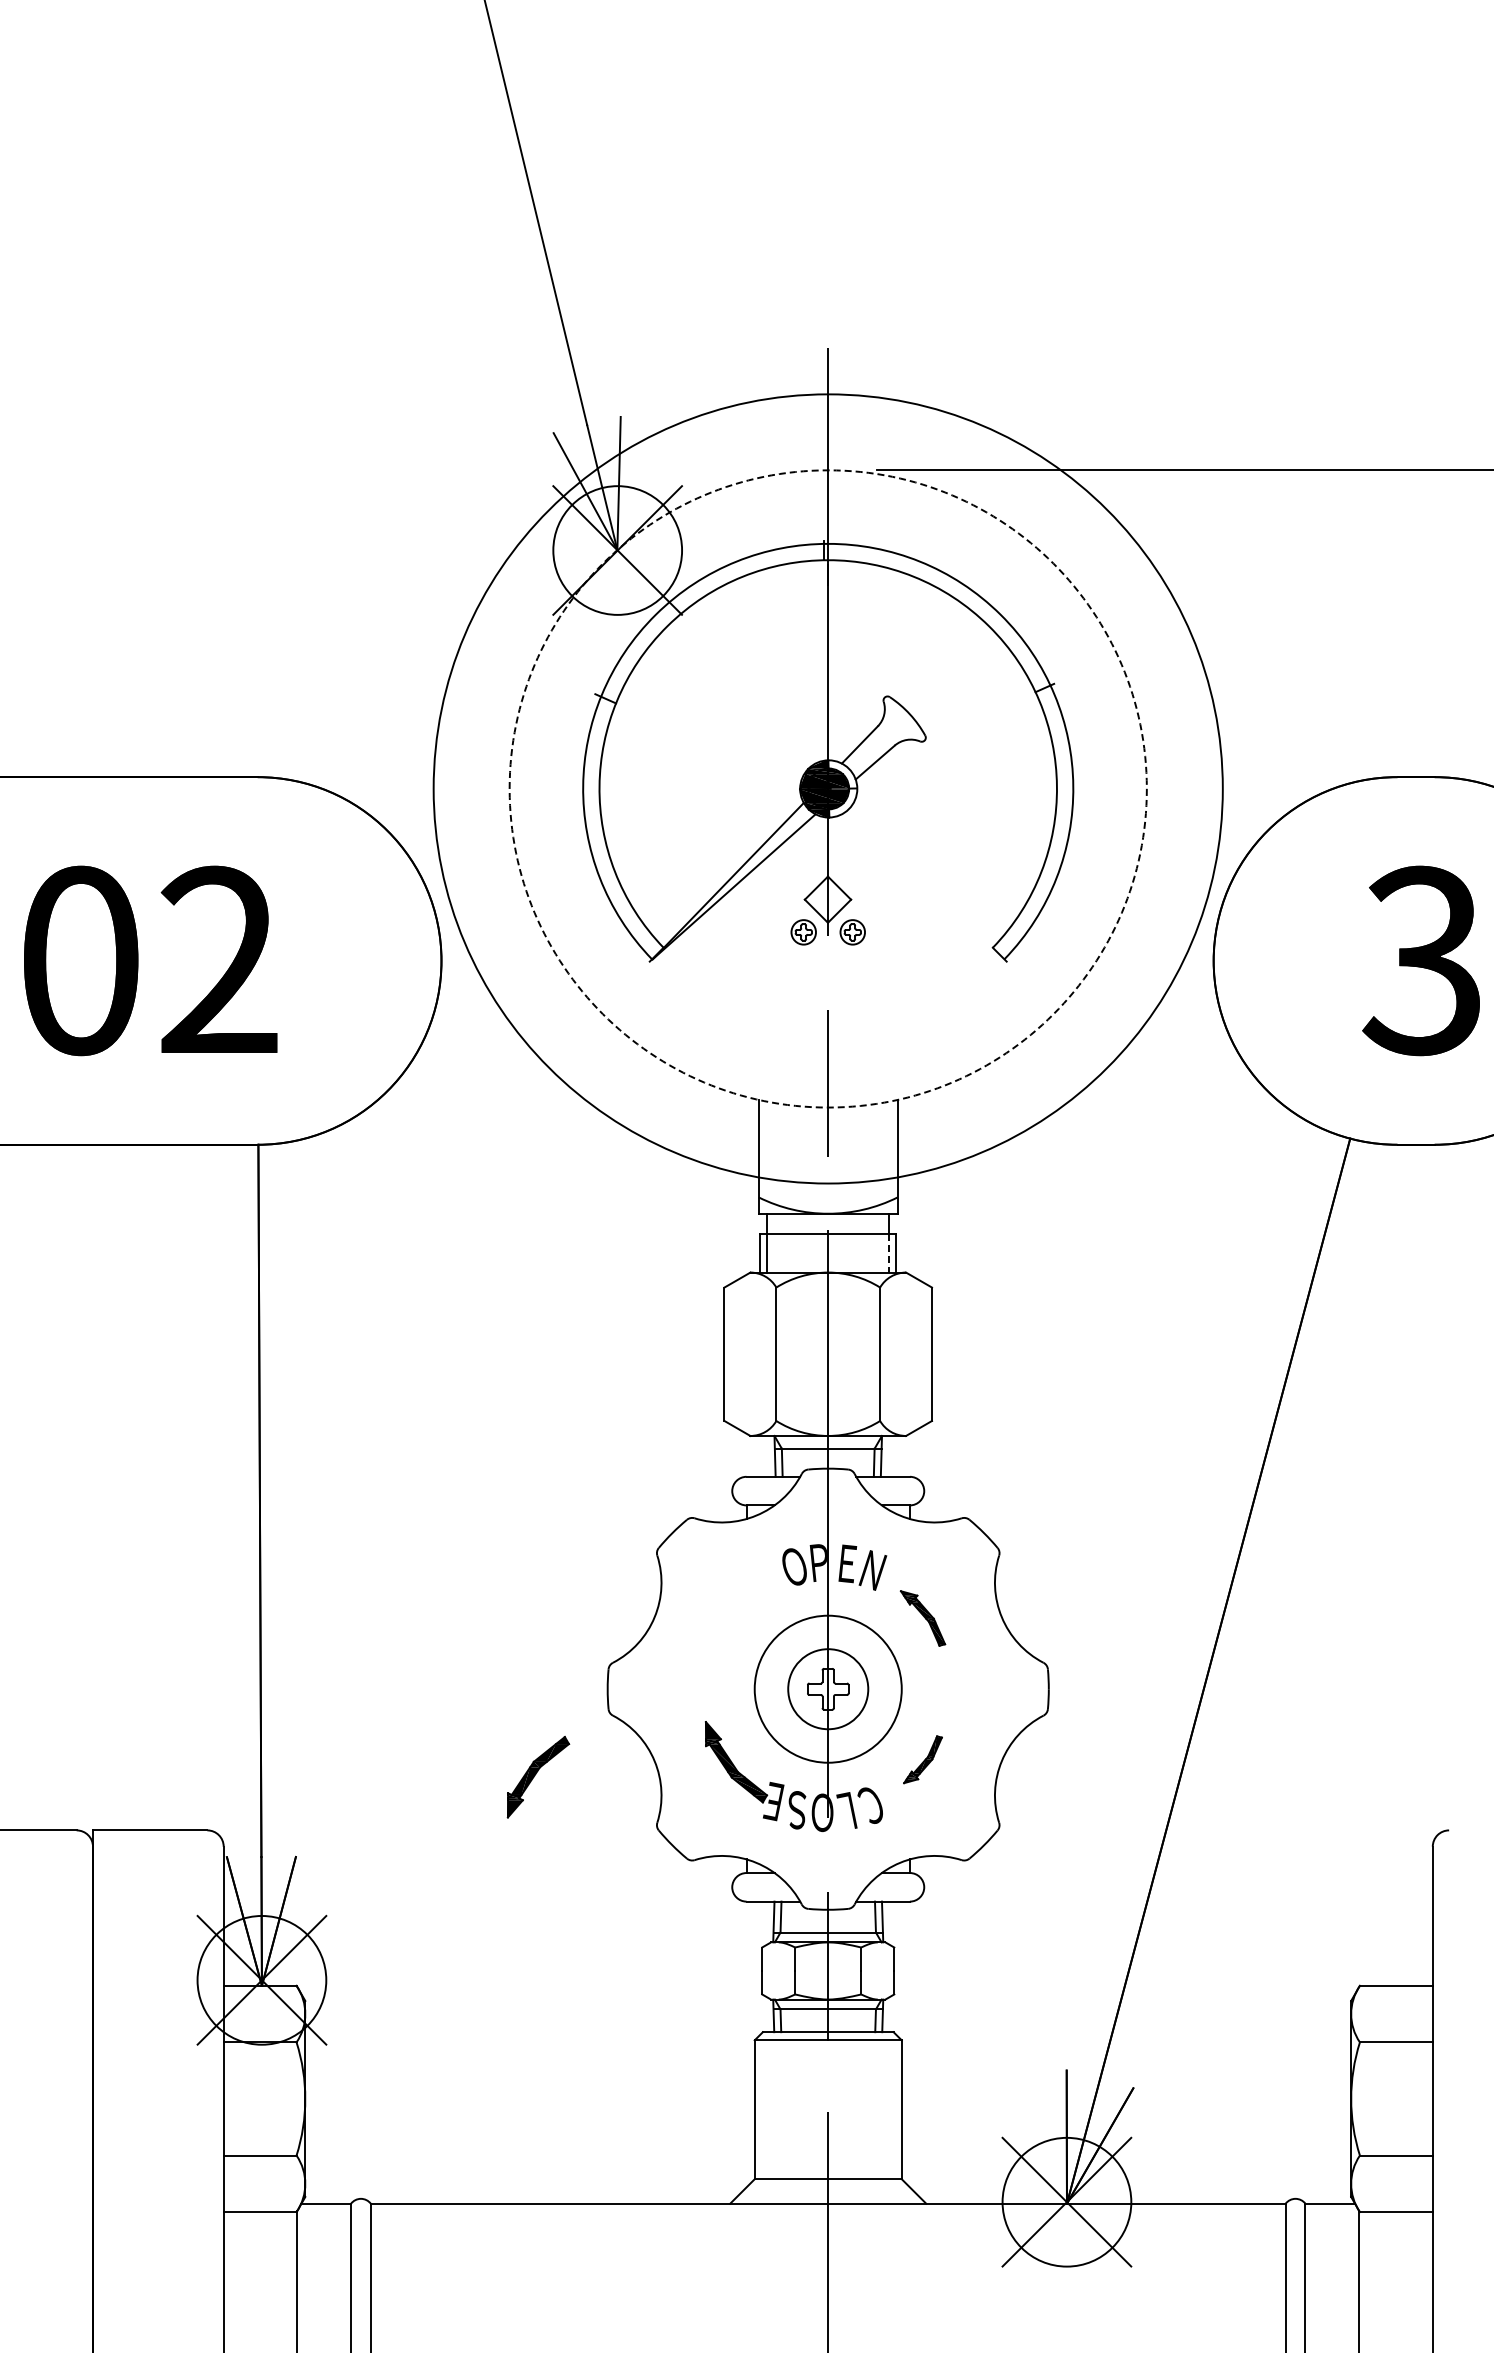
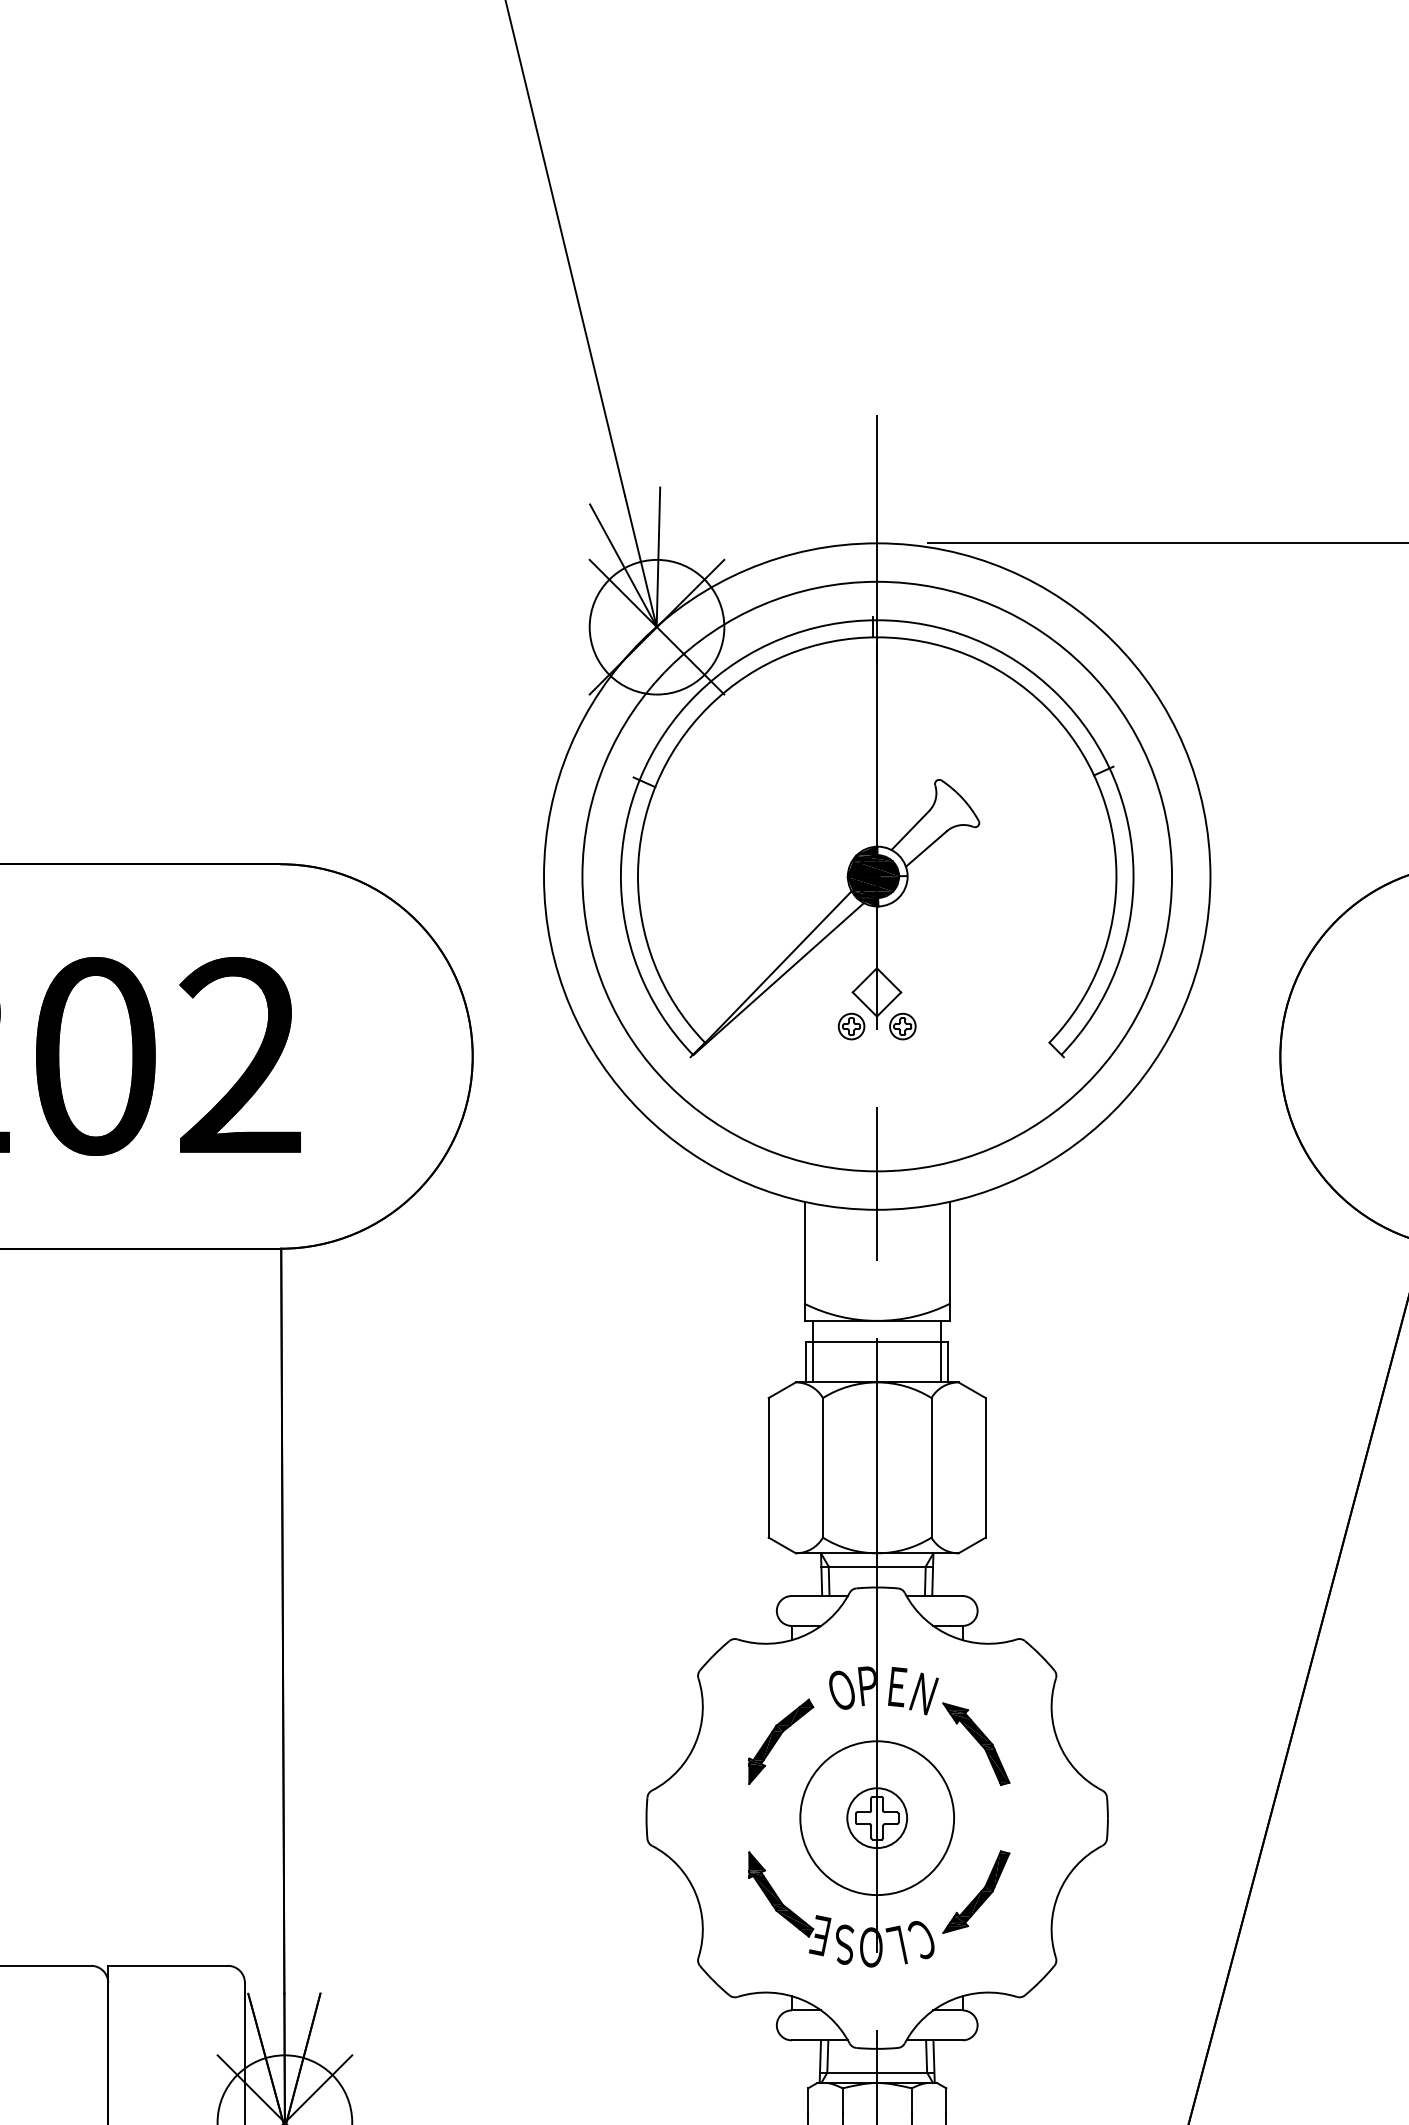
circle: (827, 788) -> (876, 876), dashed -> solid
circle: (828, 788) -> (877, 876), size x0.71
line: (889, 1253) -> (941, 1362), dashed -> solid
part: (922, 1618) -> (975, 1744), size x1.43
circle: (827, 1688) -> (876, 1817), size x0.71
part: (922, 1759) -> (975, 1891), size x1.67
part: (538, 1776) -> (781, 1741), moved

